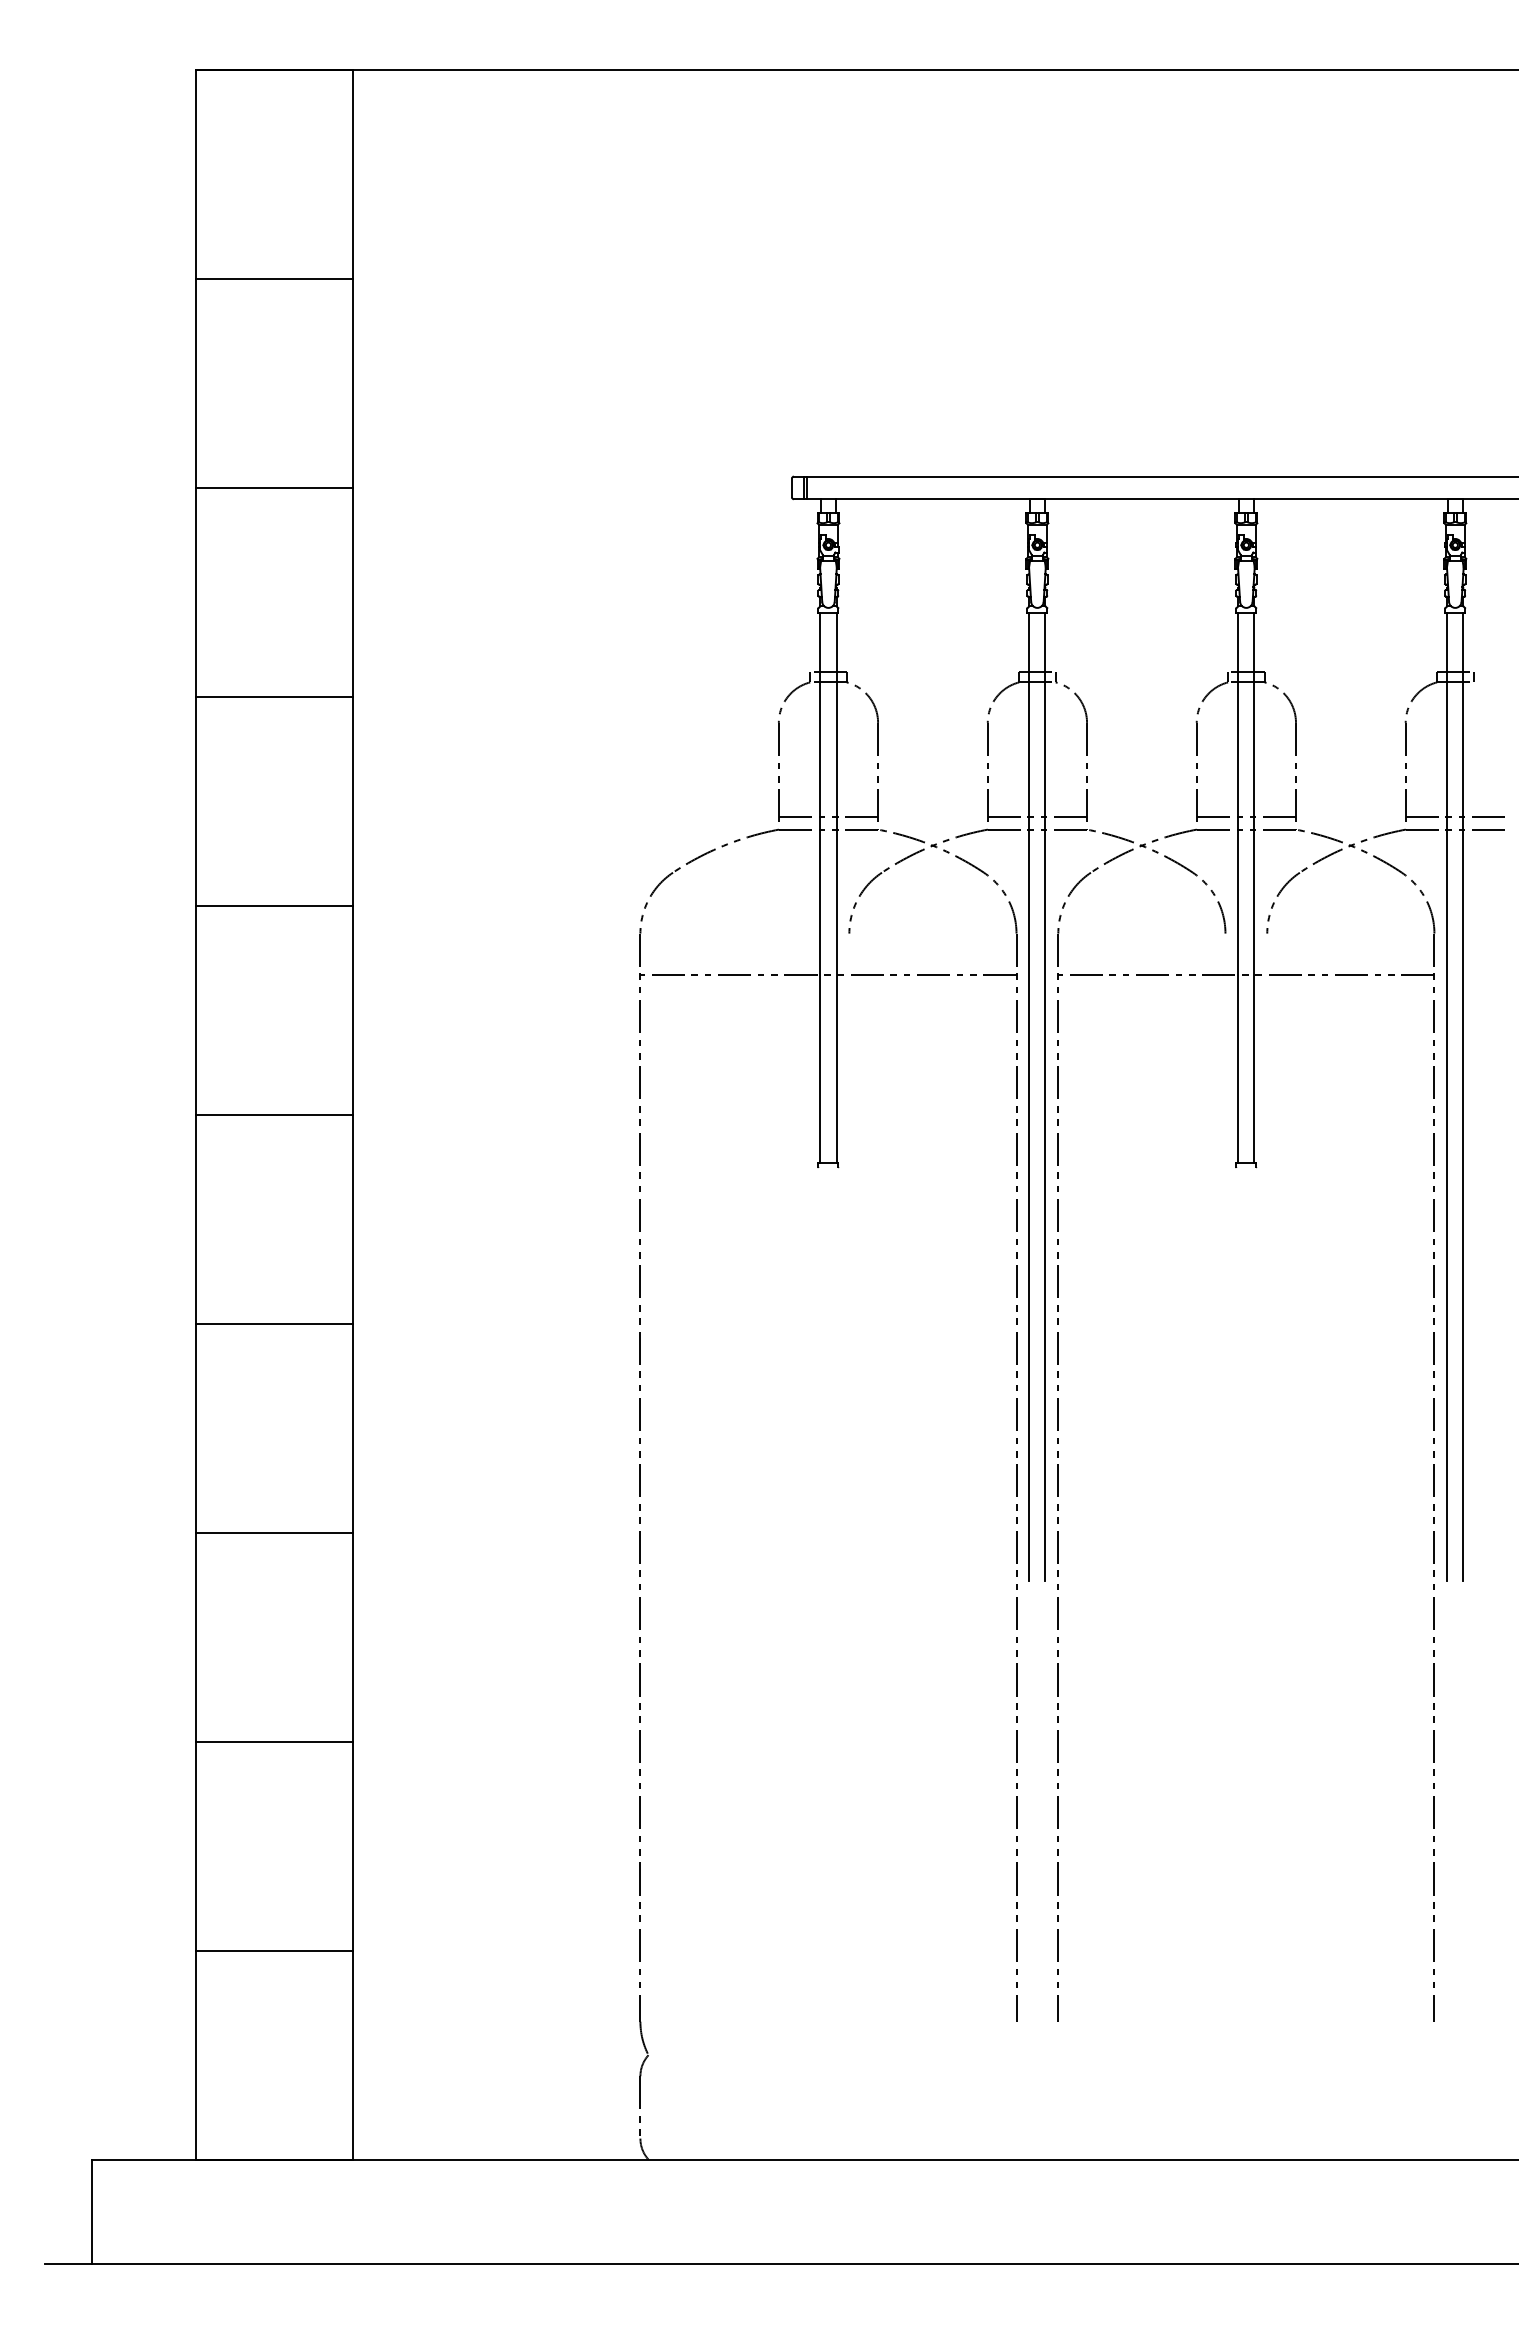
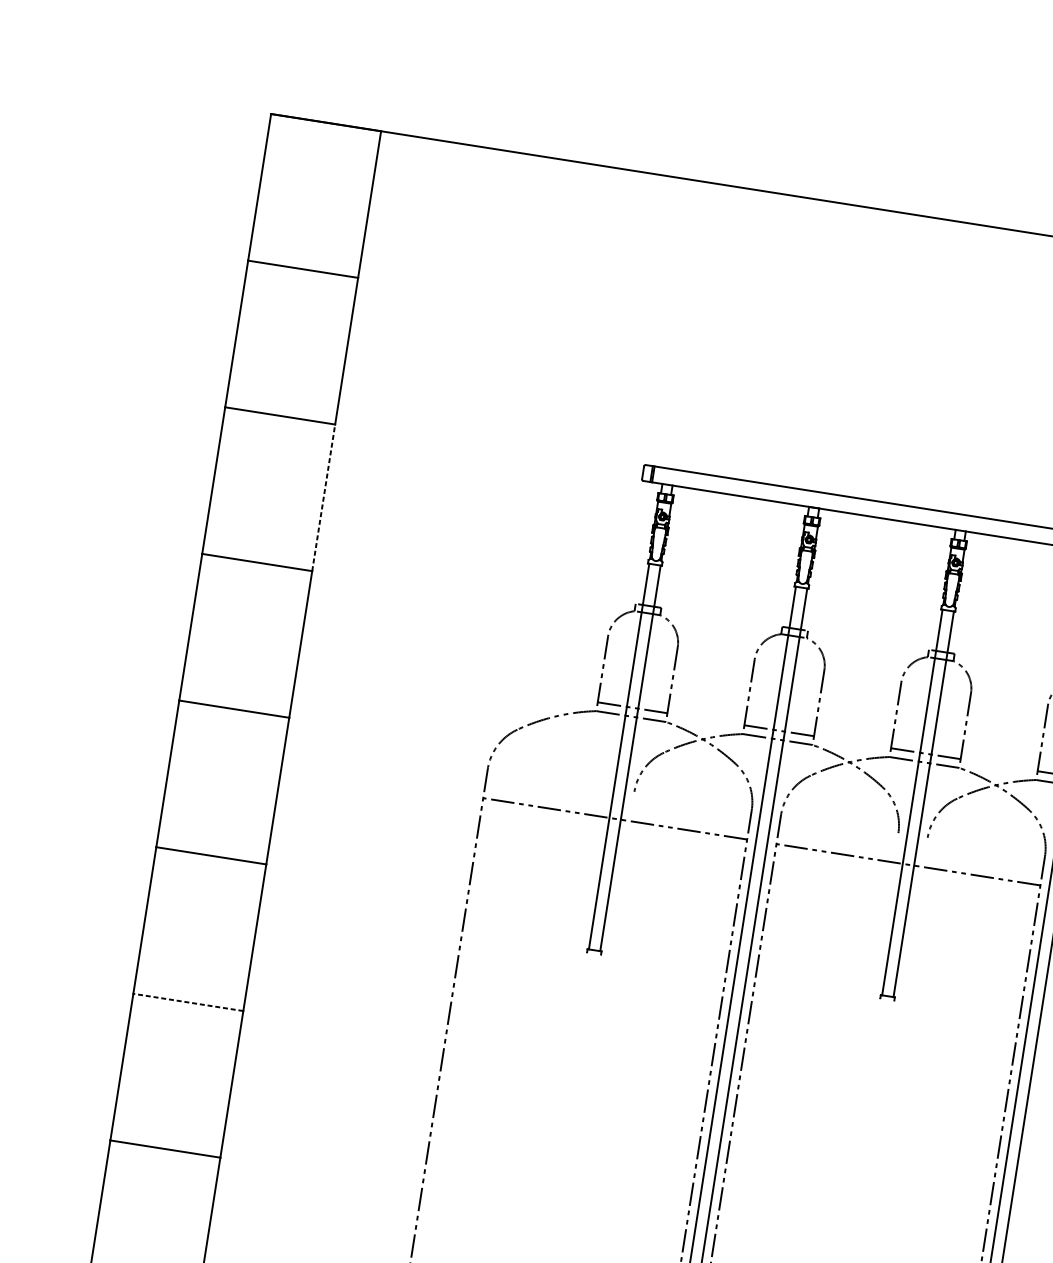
line: (353, 591) -> (324, 497), solid -> dashed
line: (274, 1323) -> (188, 1002), solid -> dashed

